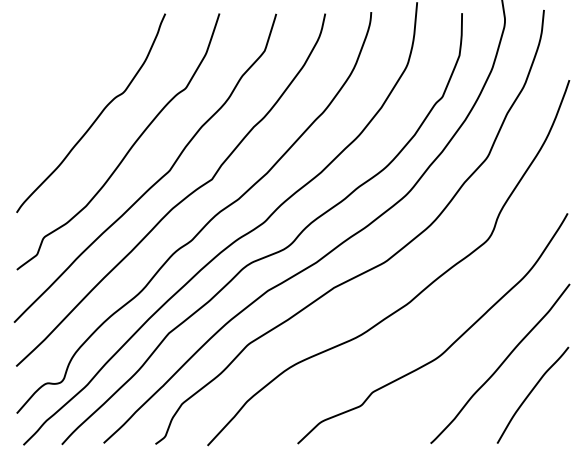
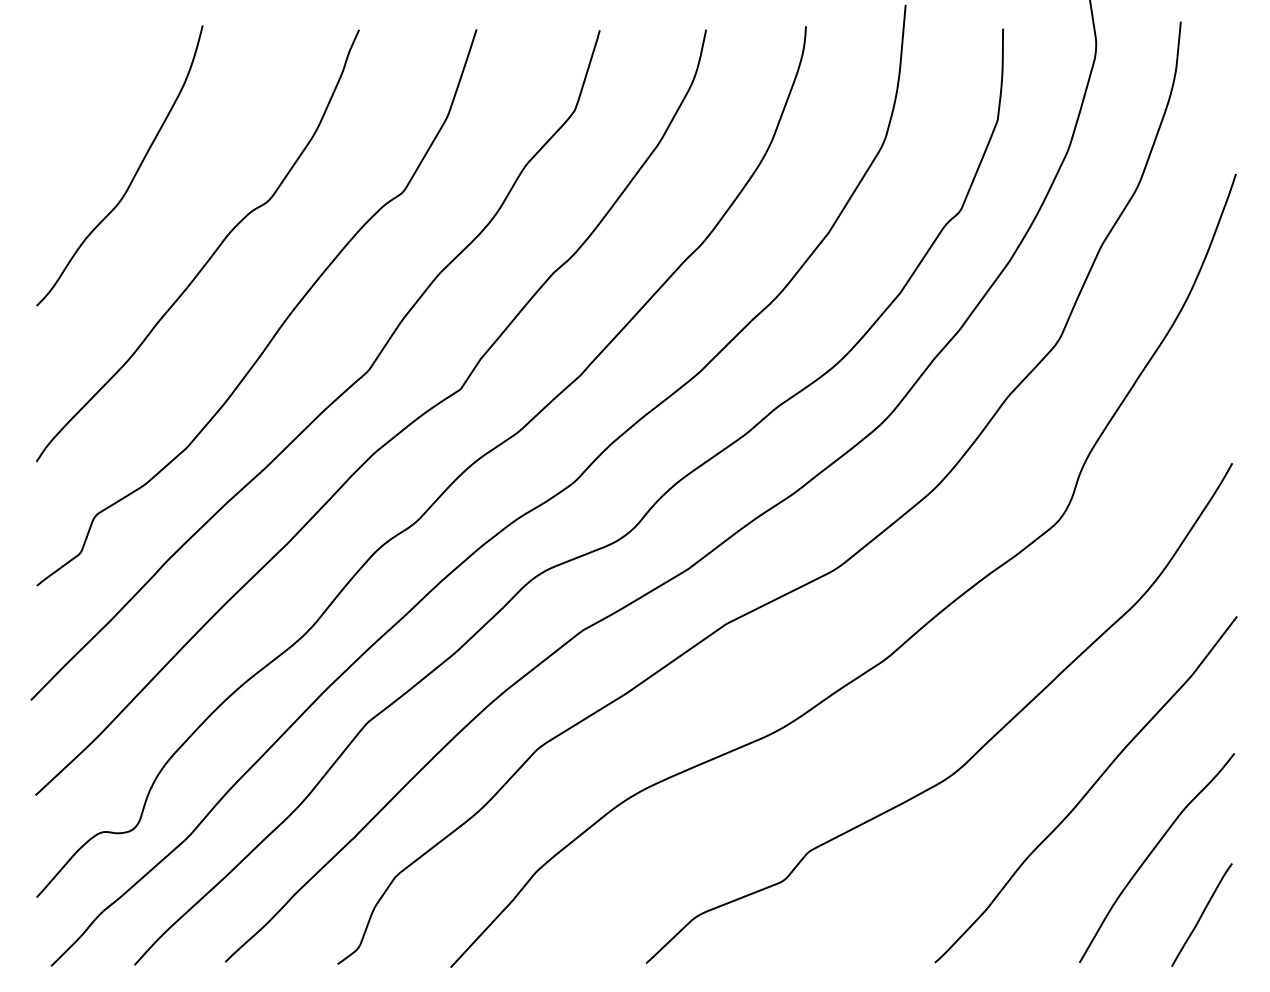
curve: (61, 79) -> (133, 172), added
line: (553, 421) -> (1201, 914), added

